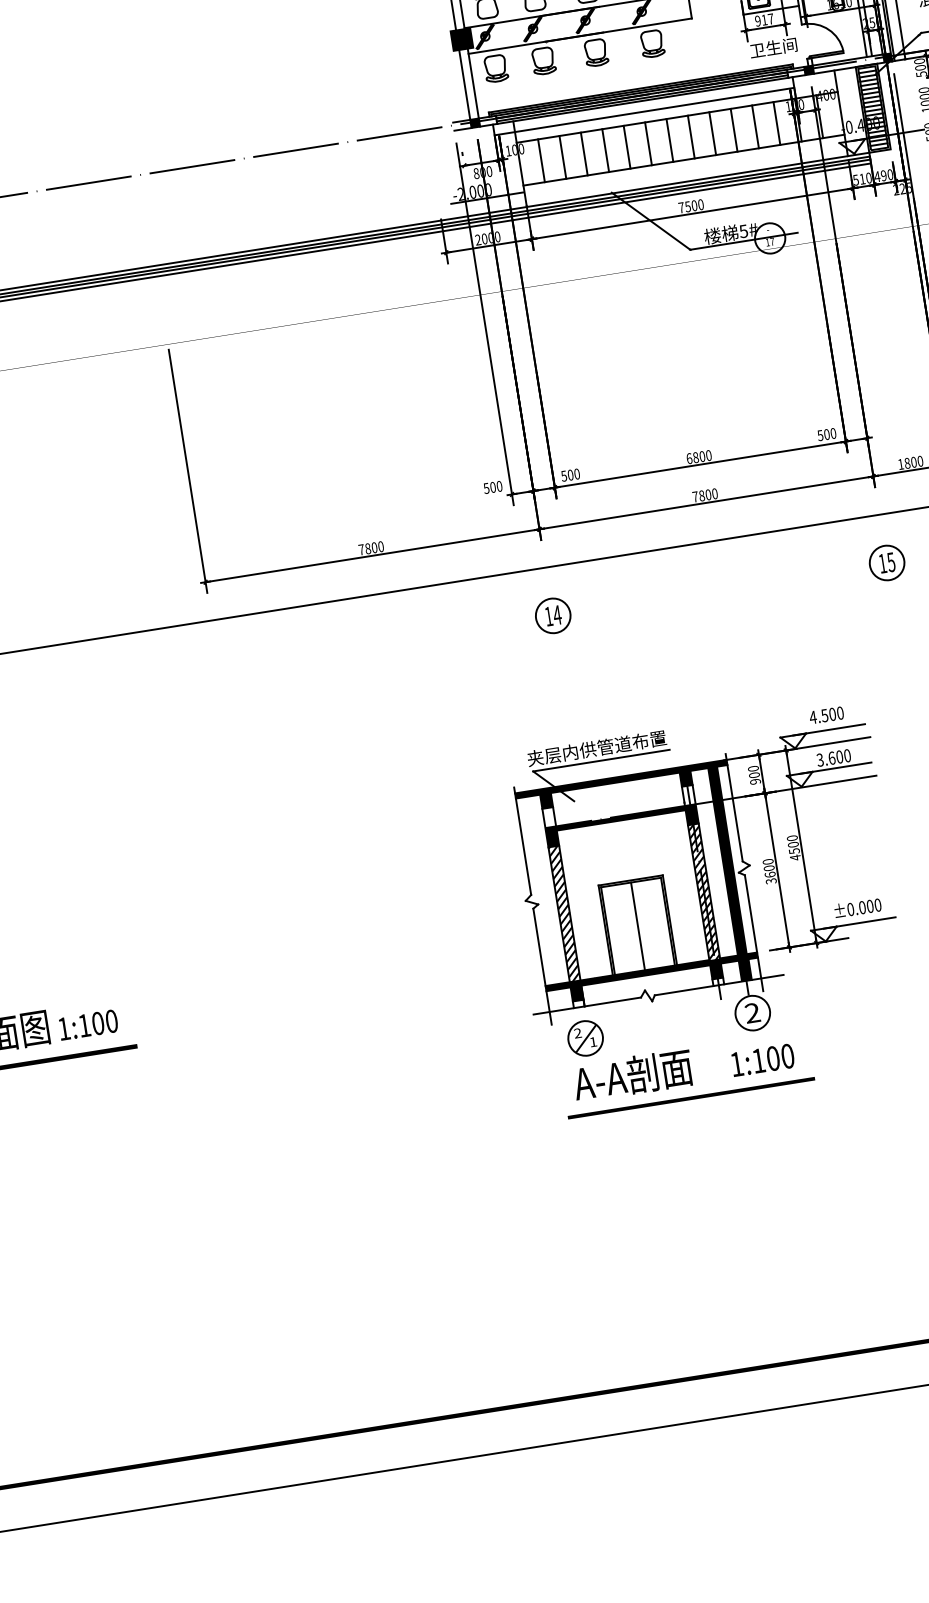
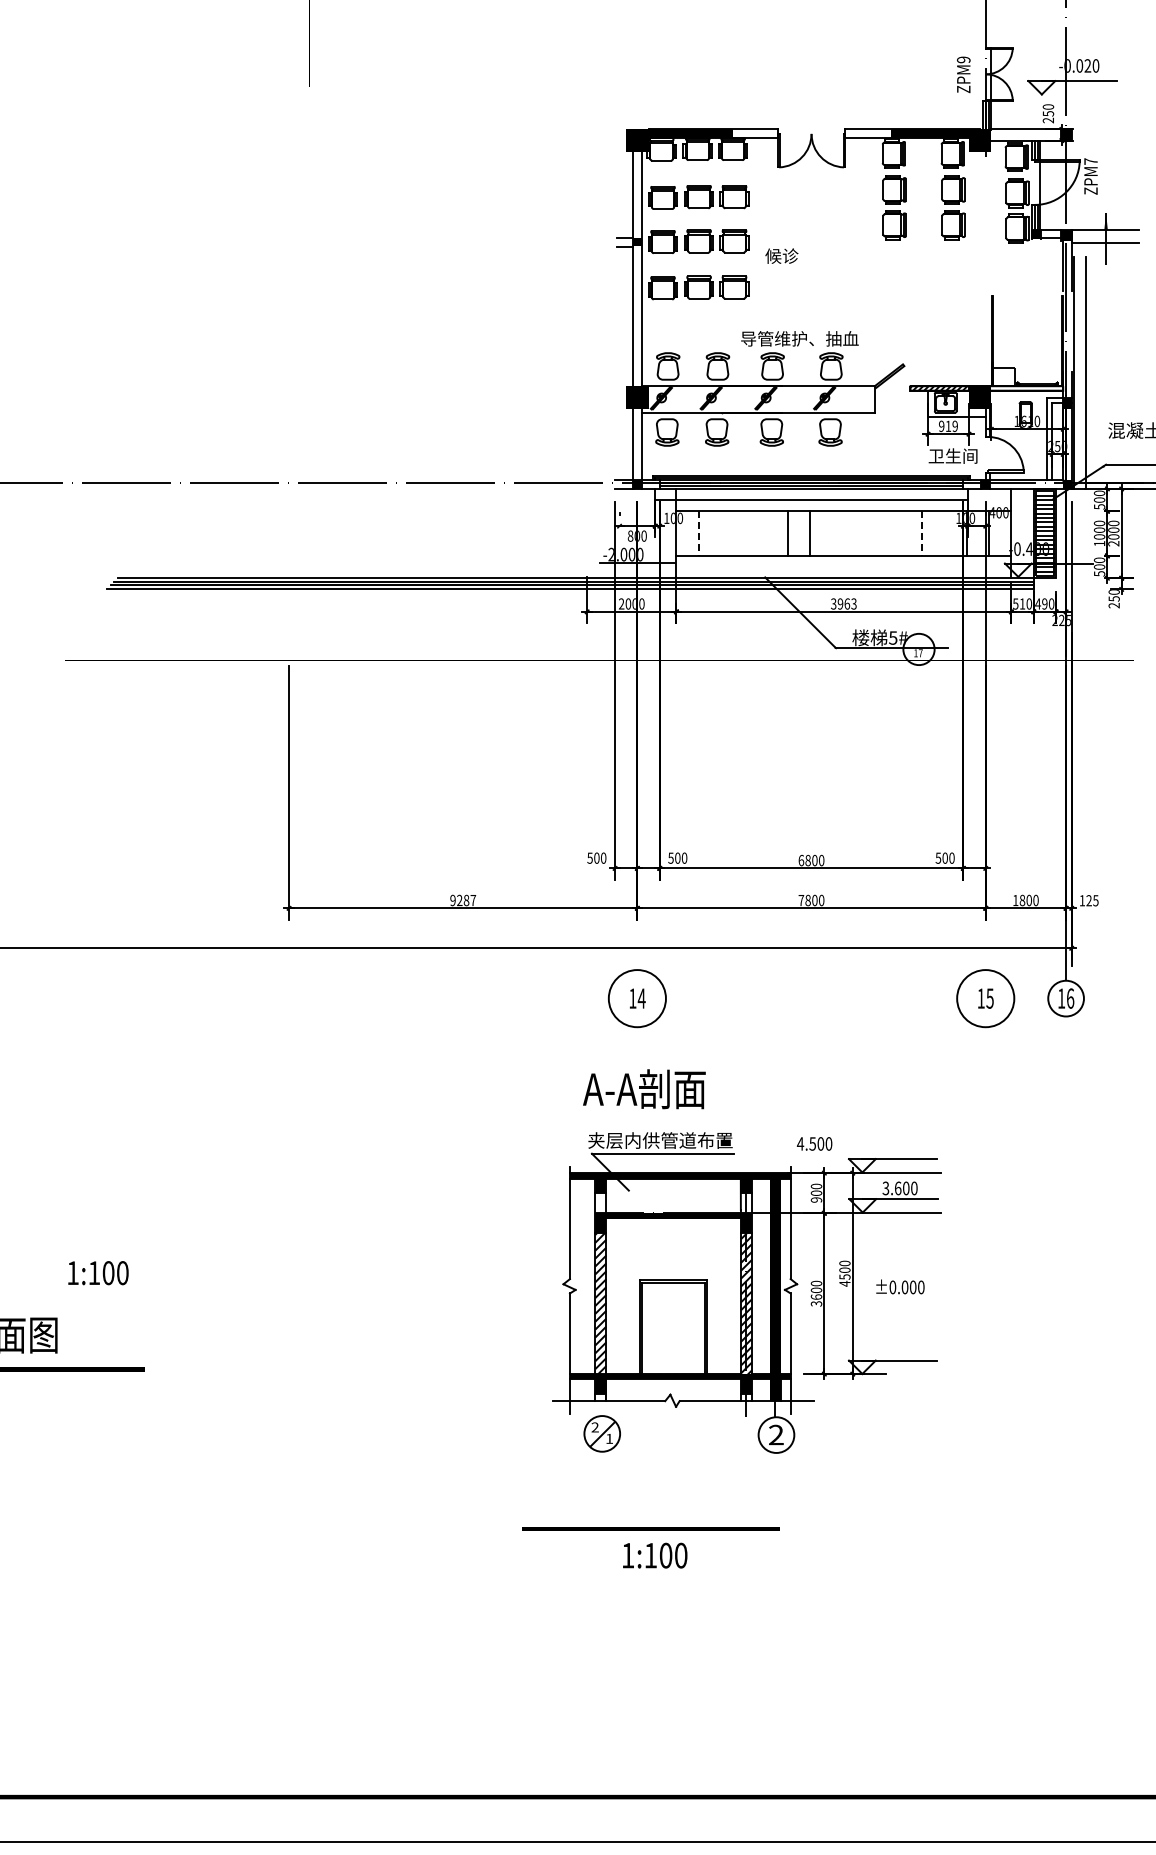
text: (770, 19) -> (954, 426), 917 -> 919
line: (776, 123) -> (944, 533), removed
line: (756, 127) -> (922, 534), solid -> dashed
line: (733, 130) -> (899, 533), removed
line: (712, 133) -> (877, 533), removed
line: (691, 136) -> (855, 533), removed
line: (669, 140) -> (832, 533), removed
line: (605, 150) -> (765, 533), removed
line: (584, 153) -> (743, 533), removed
line: (563, 157) -> (721, 533), removed
line: (541, 161) -> (698, 534), solid -> dashed
text: (690, 205) -> (843, 603), 7500 -> 3963
text: (371, 548) -> (463, 900), 7800 -> 9287
circle: (886, 562) -> (985, 998), size x1.6
circle: (553, 615) -> (637, 998), size x1.6
text: (826, 714) -> (814, 1143), moved
text: (857, 907) -> (900, 1286), moved
line: (637, 926) -> (673, 1328), removed
text: (88, 1025) -> (98, 1273), moved
text: (763, 1060) -> (655, 1555), moved
text: (633, 1075) -> (644, 1089), moved
line: (690, 1098) -> (650, 1528), moved

